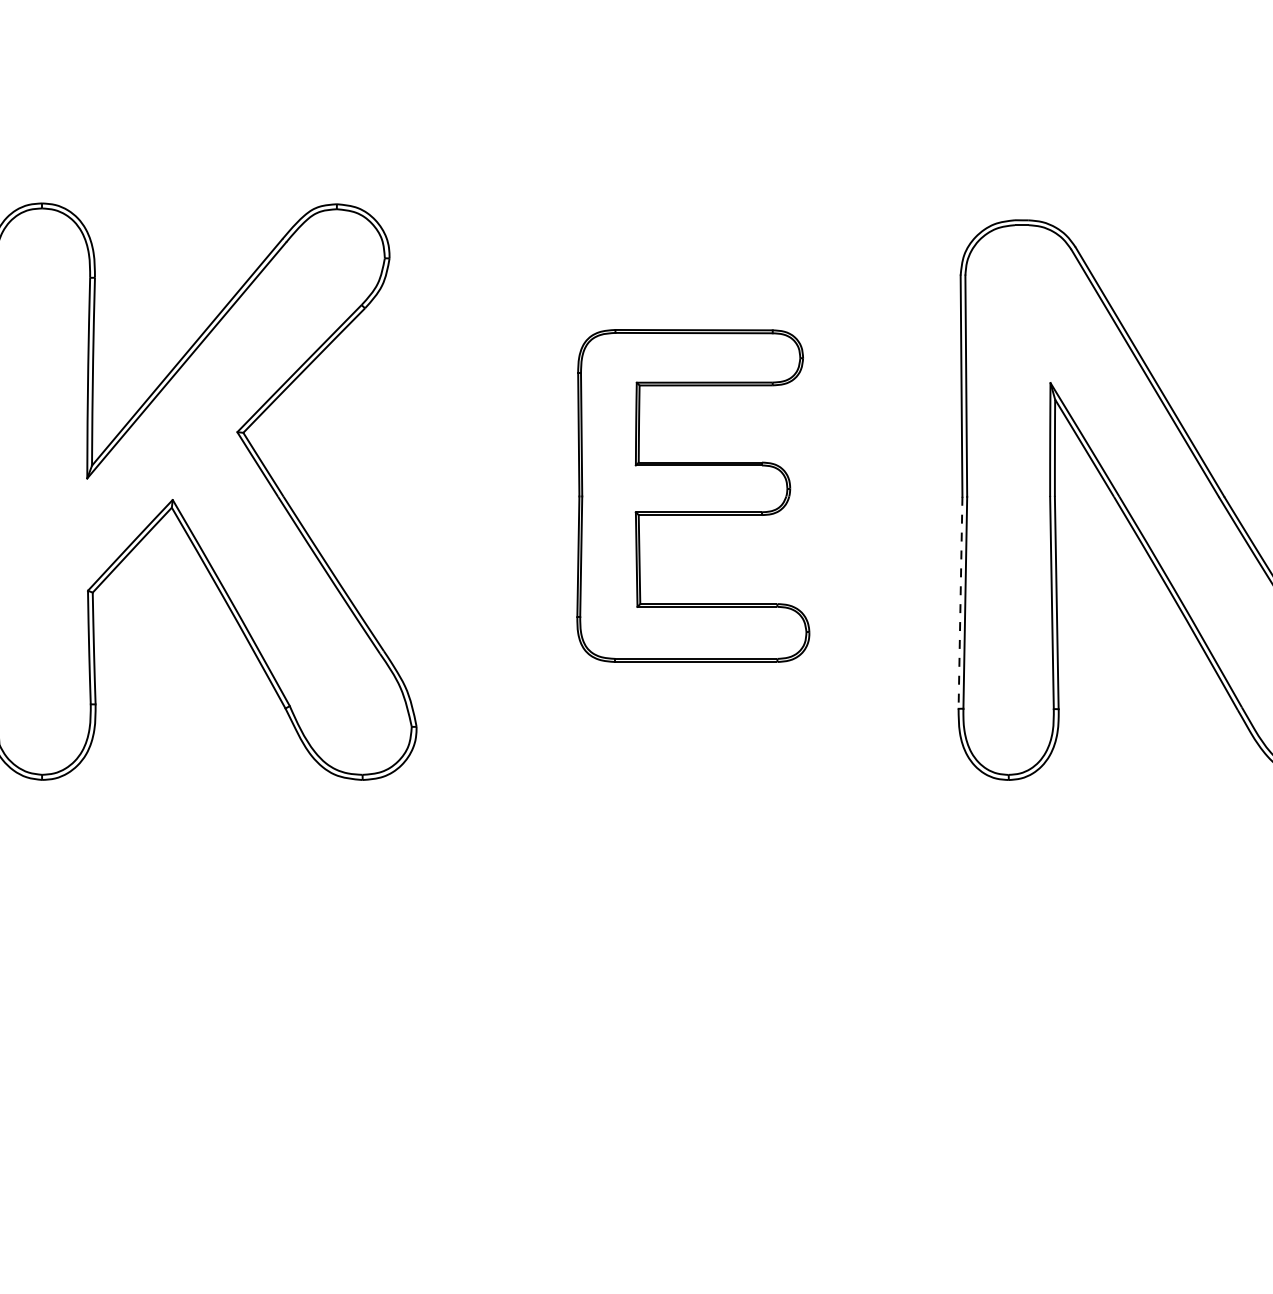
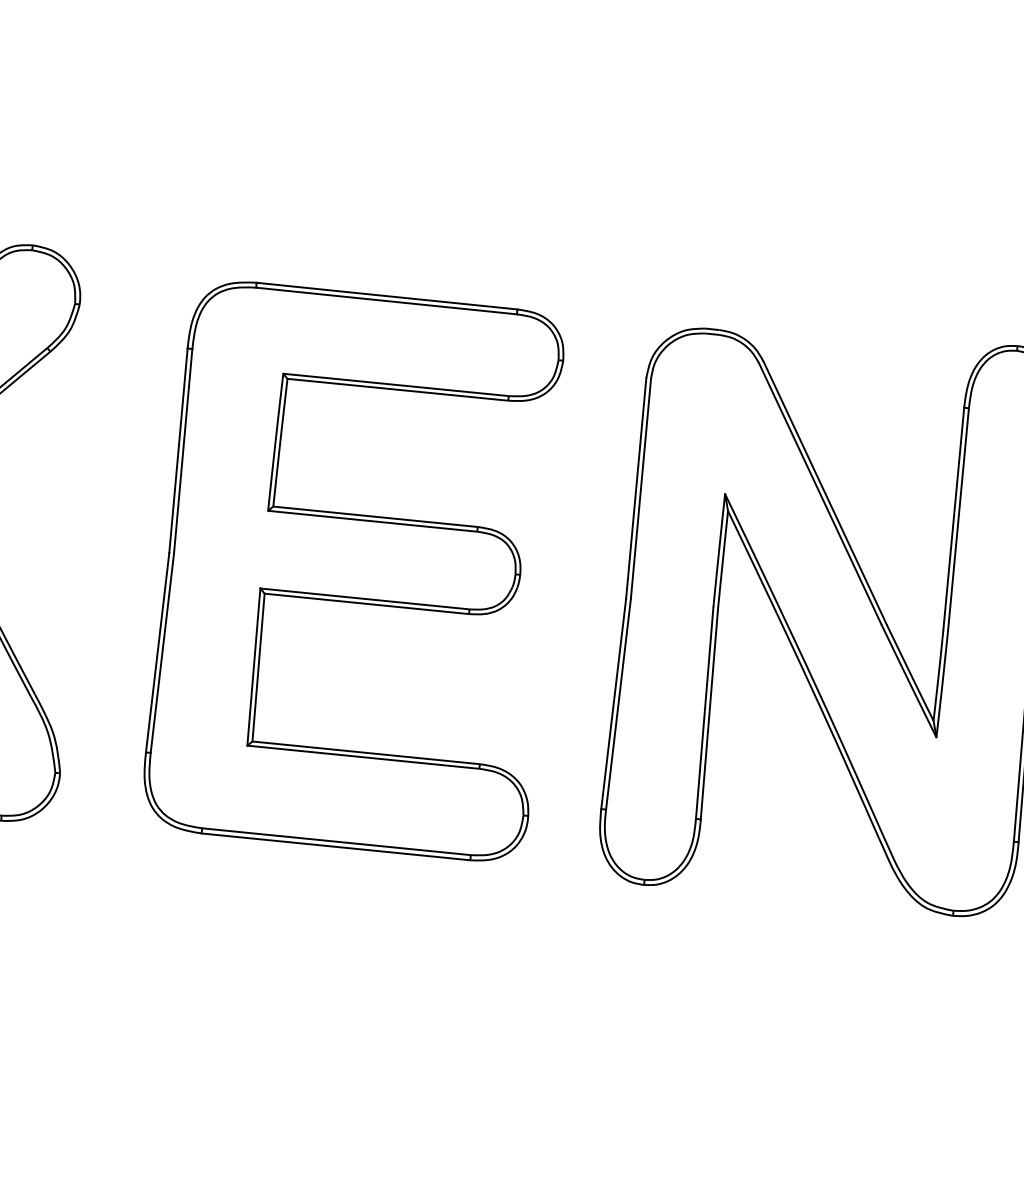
part: (693, 495) -> (358, 570), size x1.67
line: (960, 603) -> (613, 704), dashed -> solid

